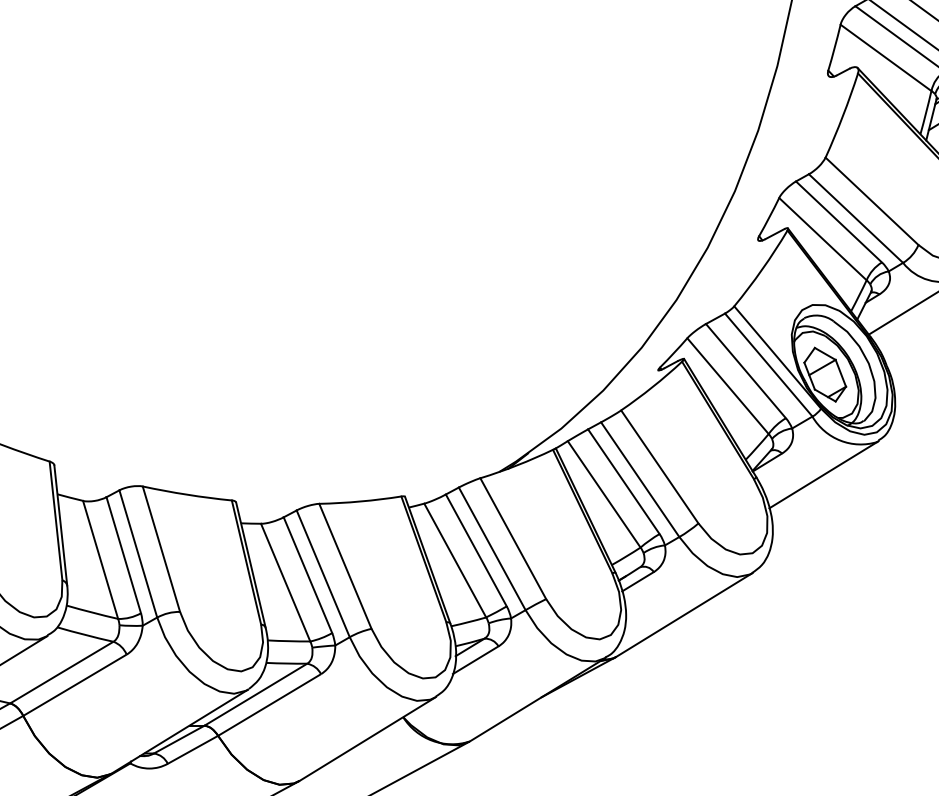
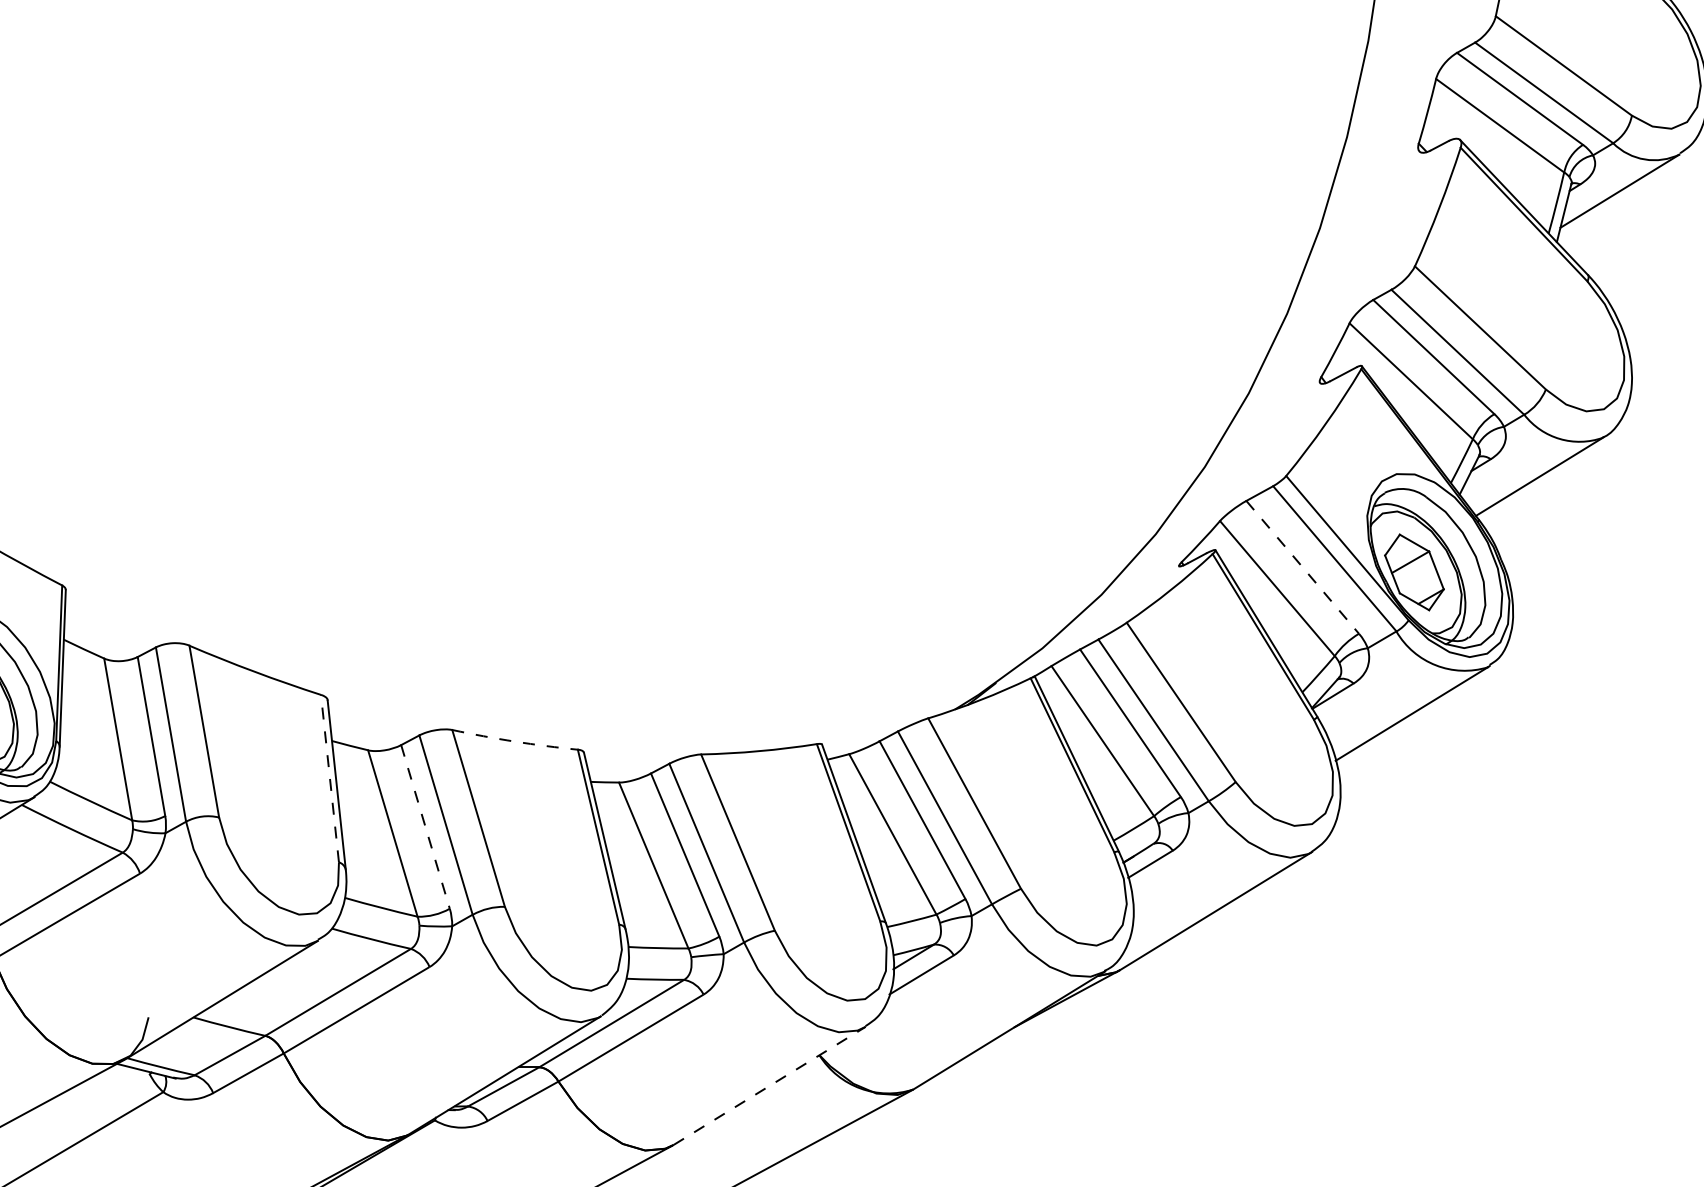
line: (746, 371) -> (1303, 567), solid -> dashed
arc: (186, 494) -> (514, 741), solid -> dashed
line: (55, 520) -> (329, 778), solid -> dashed
line: (123, 555) -> (425, 827), solid -> dashed
line: (367, 738) -> (769, 1085), solid -> dashed

